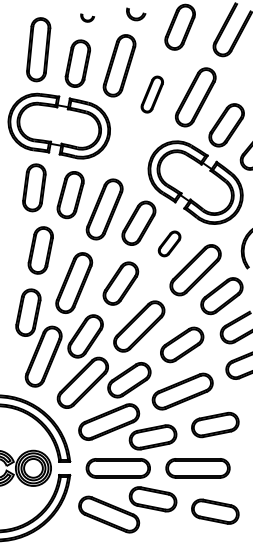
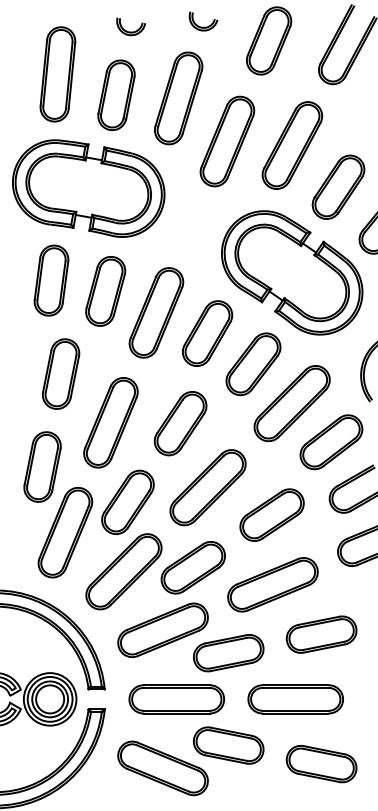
part: (87, 17) -> (130, 26), size x1.43
part: (152, 94) -> (227, 141), size x1.67
part: (169, 243) -> (253, 363), size x1.67

